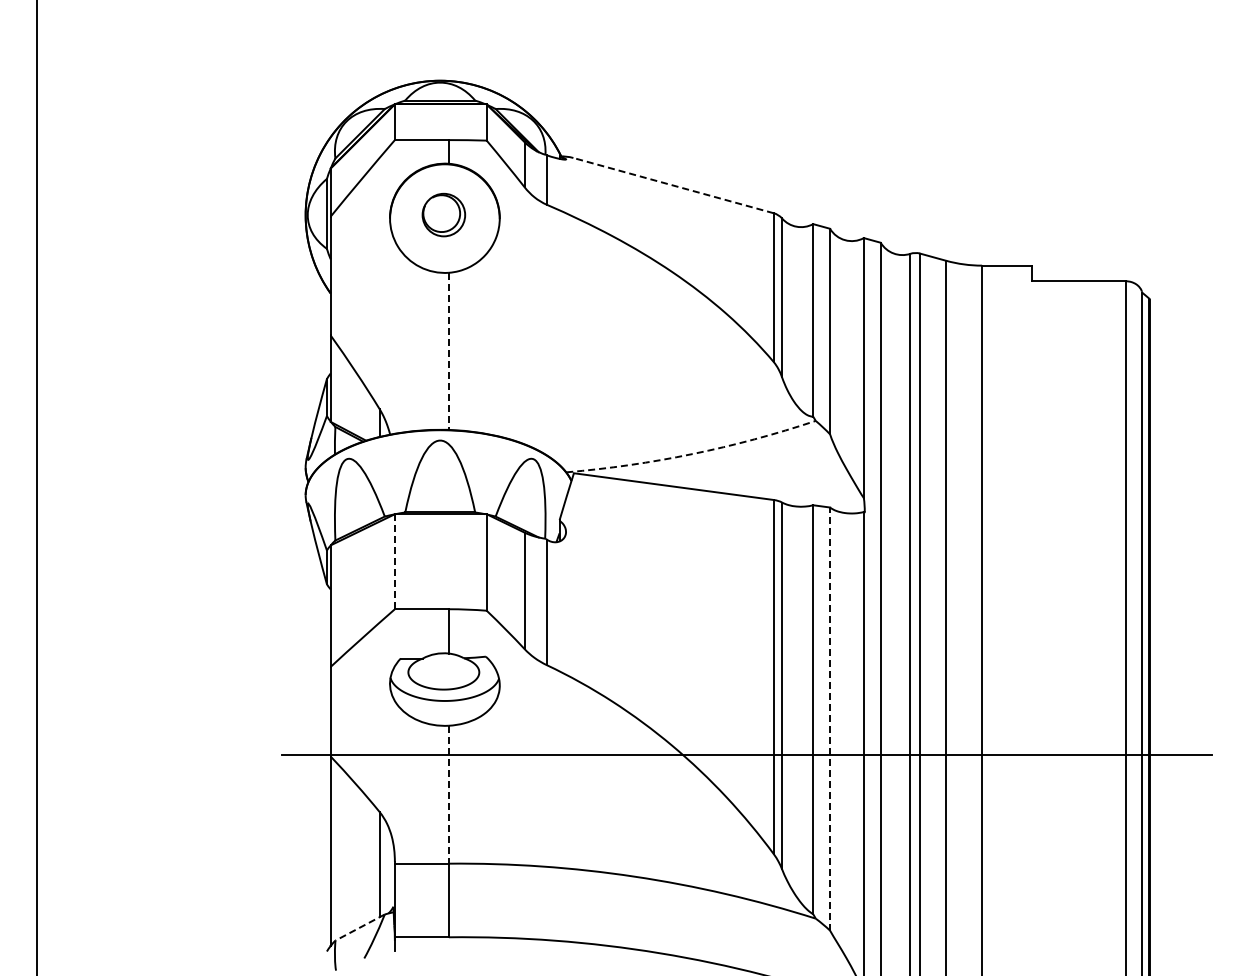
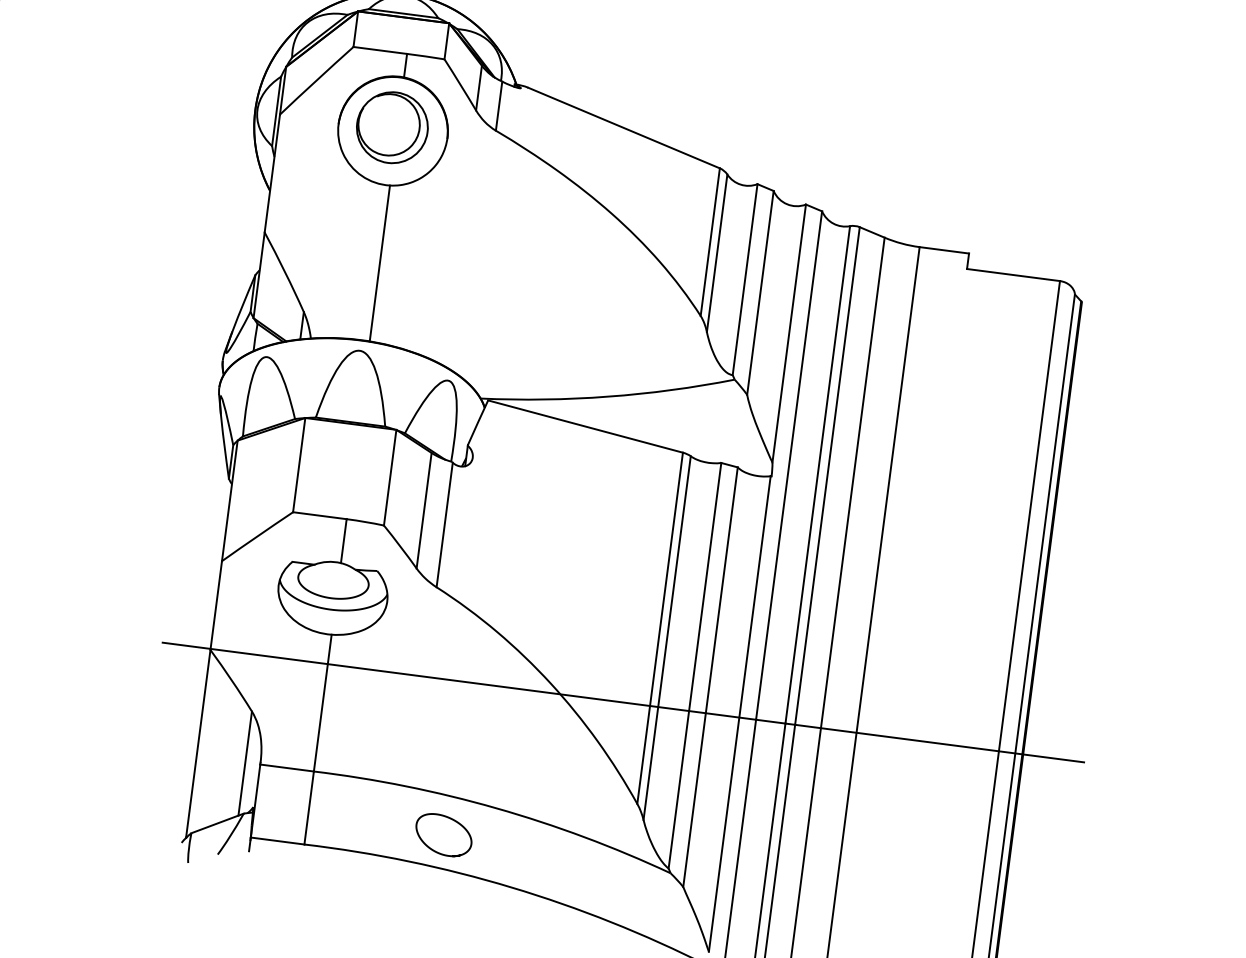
line: (673, 185) -> (623, 127), dashed -> solid
part: (443, 214) -> (392, 127), size x1.67
line: (448, 351) -> (379, 263), dashed -> solid
arc: (692, 454) -> (608, 397), dashed -> solid
line: (394, 561) -> (298, 464), dashed -> solid
line: (830, 719) -> (710, 677), dashed -> solid
line: (448, 794) -> (322, 702), dashed -> solid
curve: (589, 893) -> (449, 819), added
line: (360, 927) -> (217, 823), dashed -> solid

